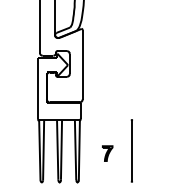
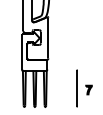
part: (106, 152) -> (88, 89), moved

